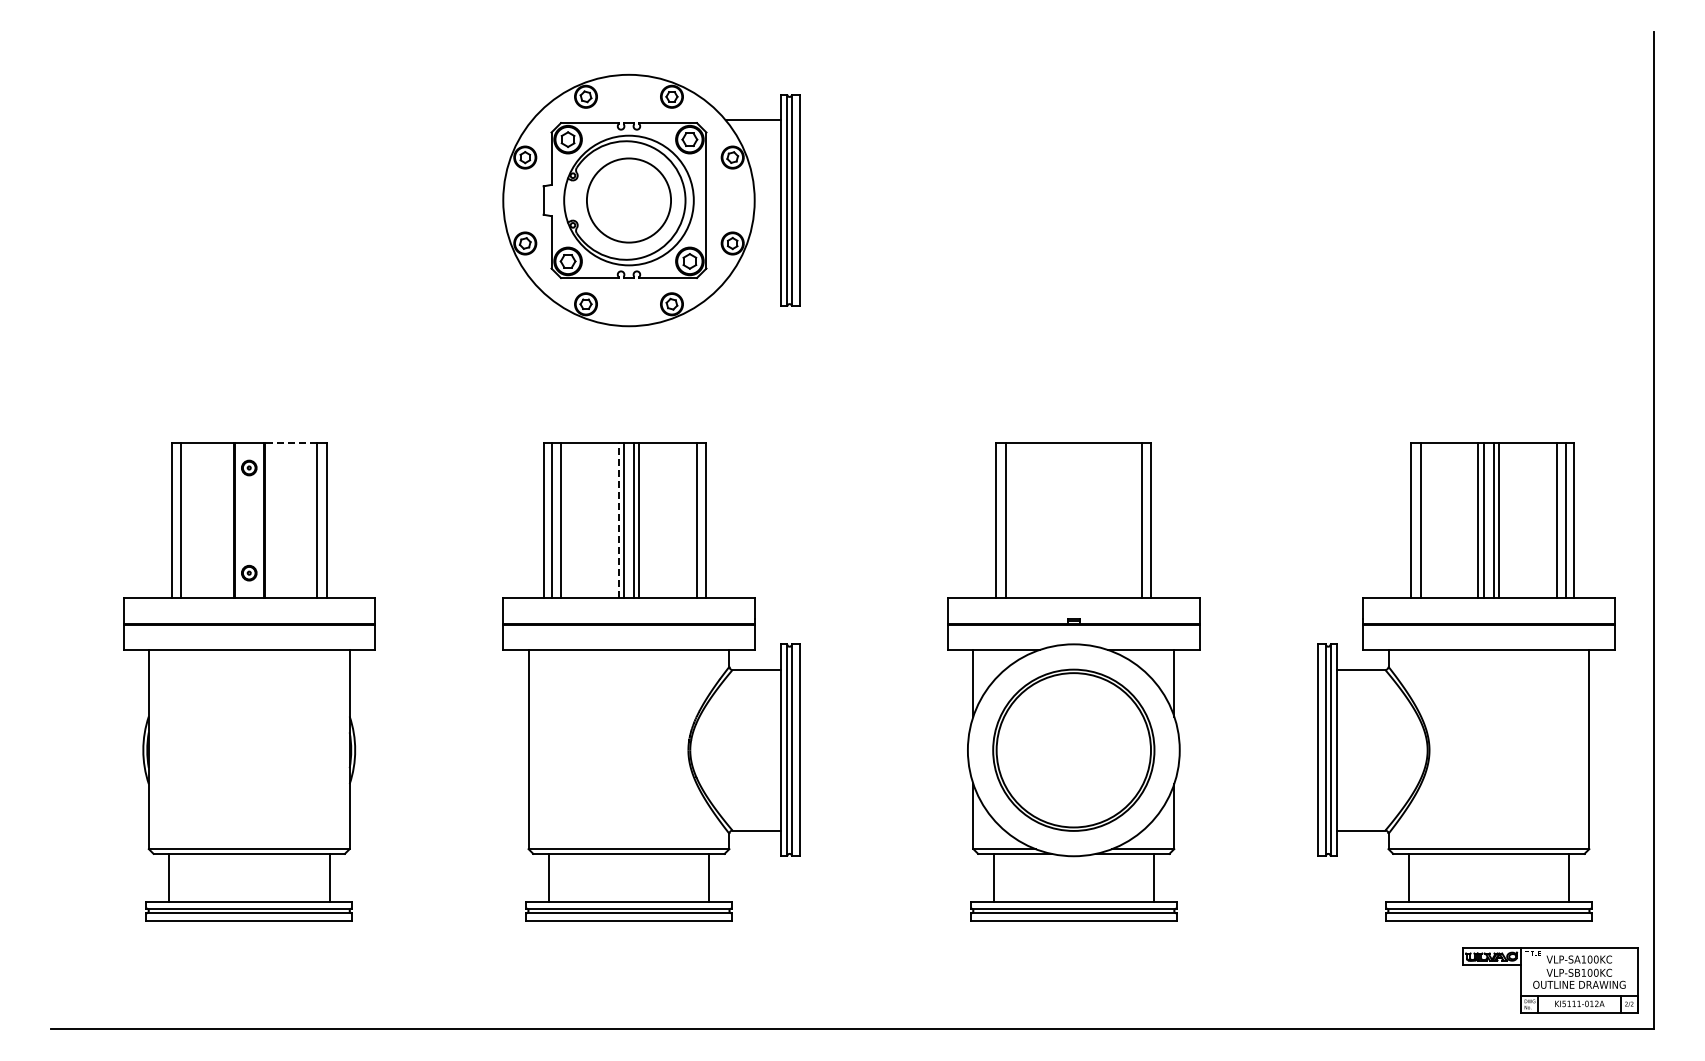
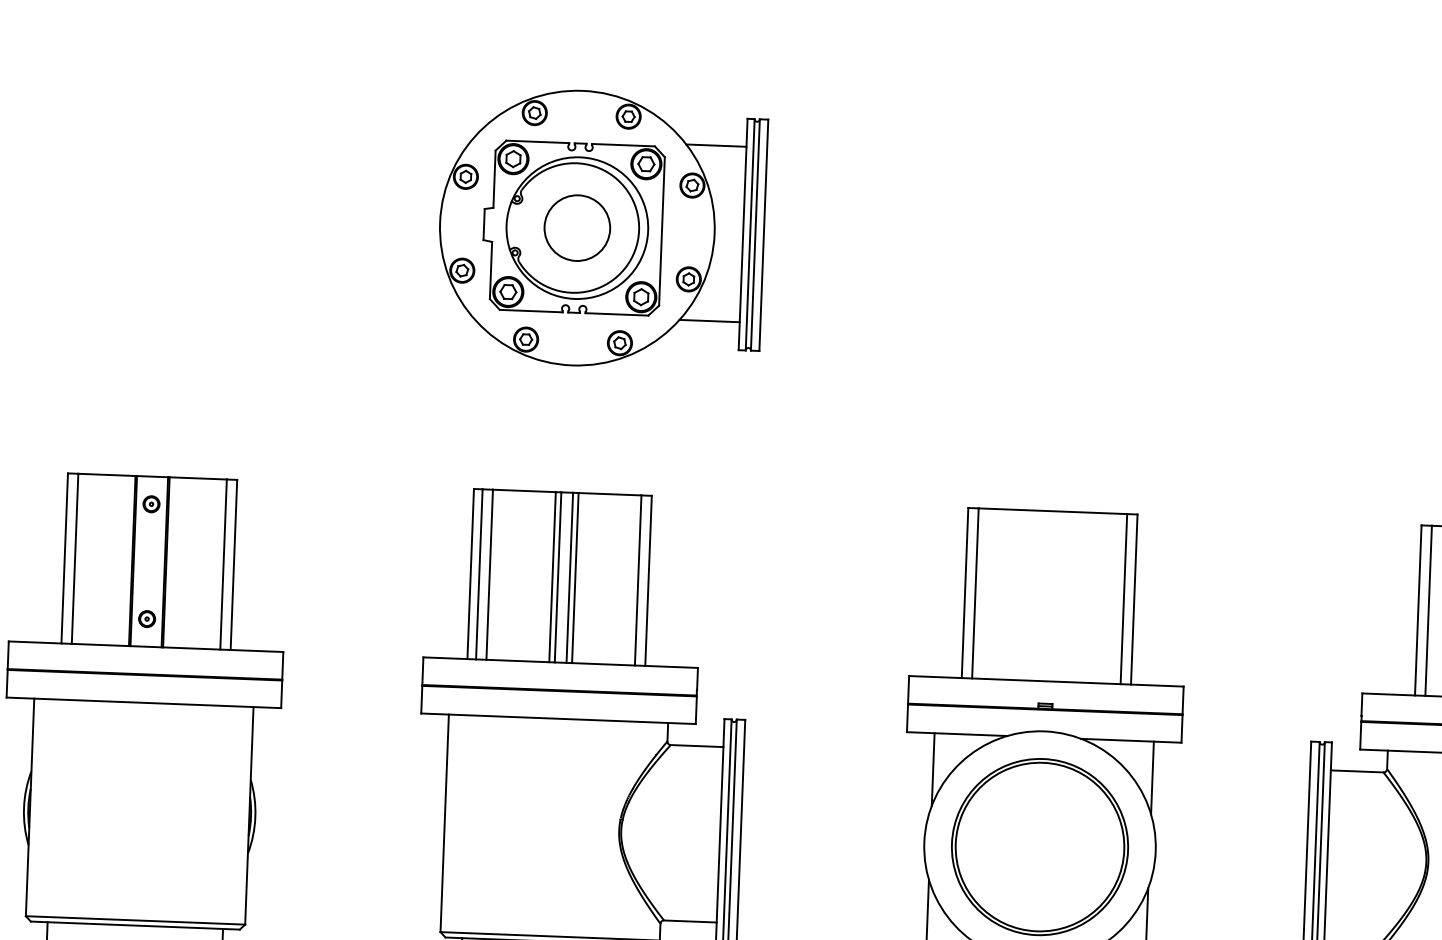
circle: (628, 200) -> (576, 228), size x0.71
line: (752, 280) -> (708, 320), added
line: (290, 442) -> (197, 478), dashed -> solid
line: (618, 520) -> (552, 577), dashed -> solid

